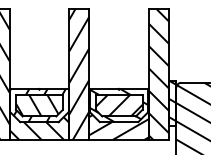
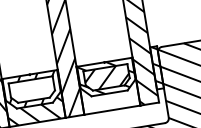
hatch: (37, 105) -> (30, 90), removed
hatch: (118, 119) -> (108, 90), removed

